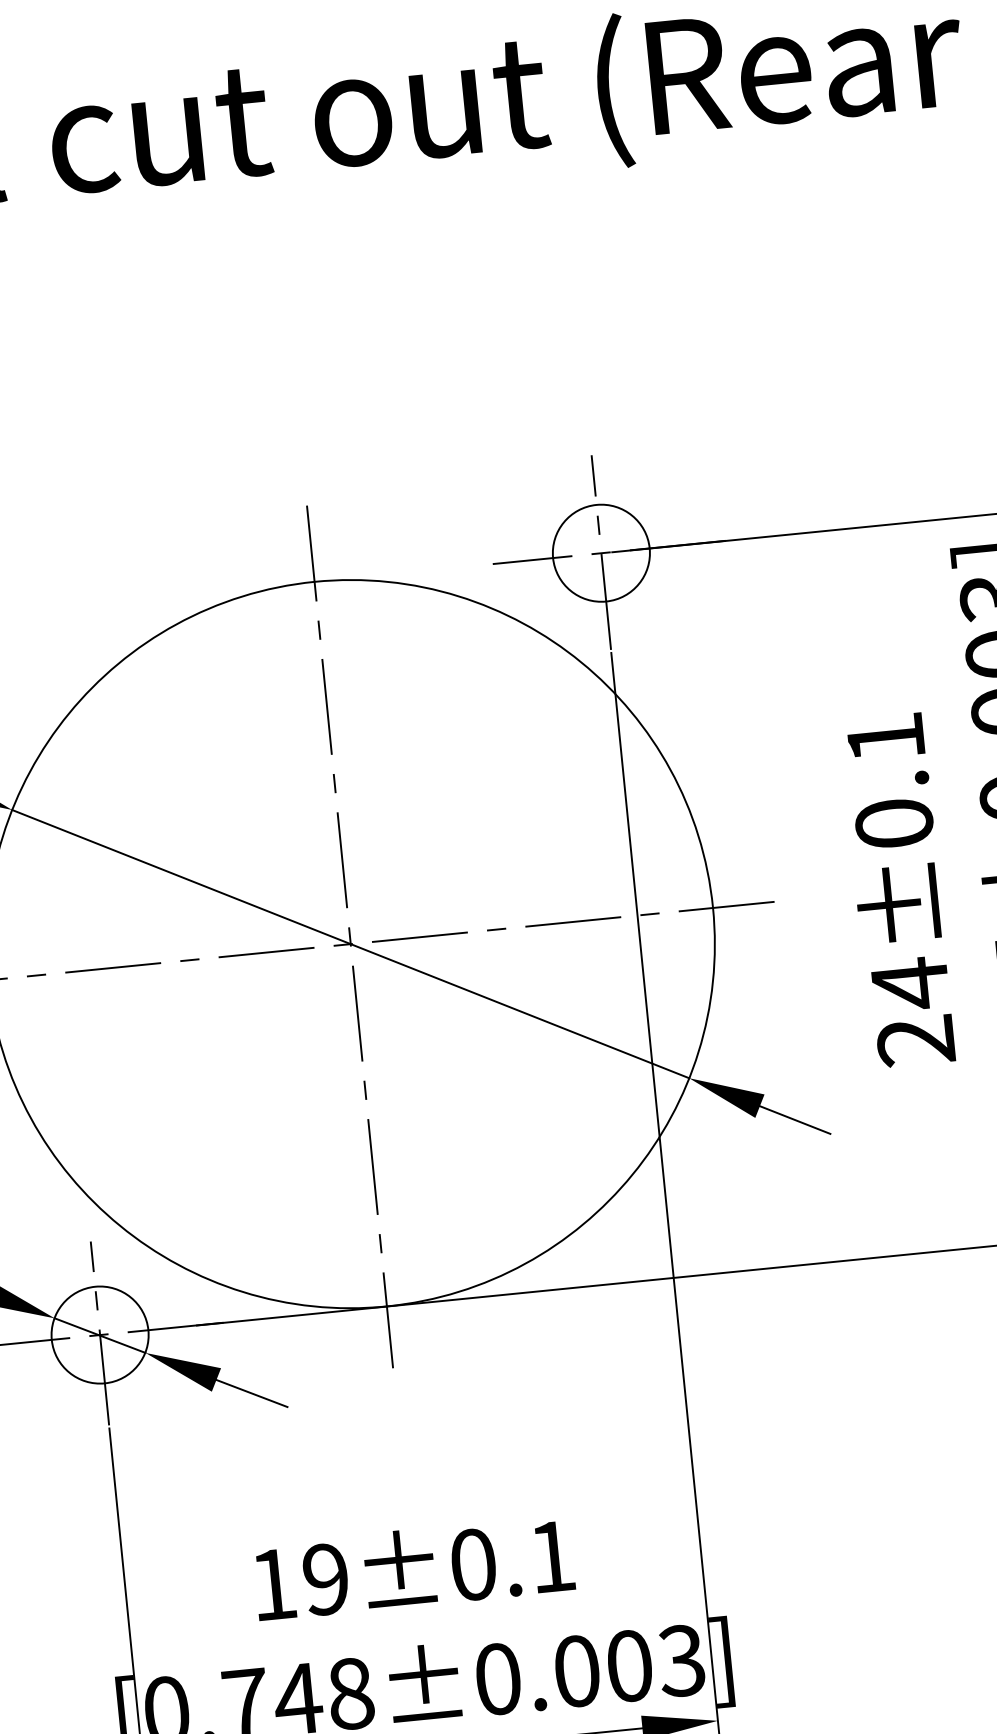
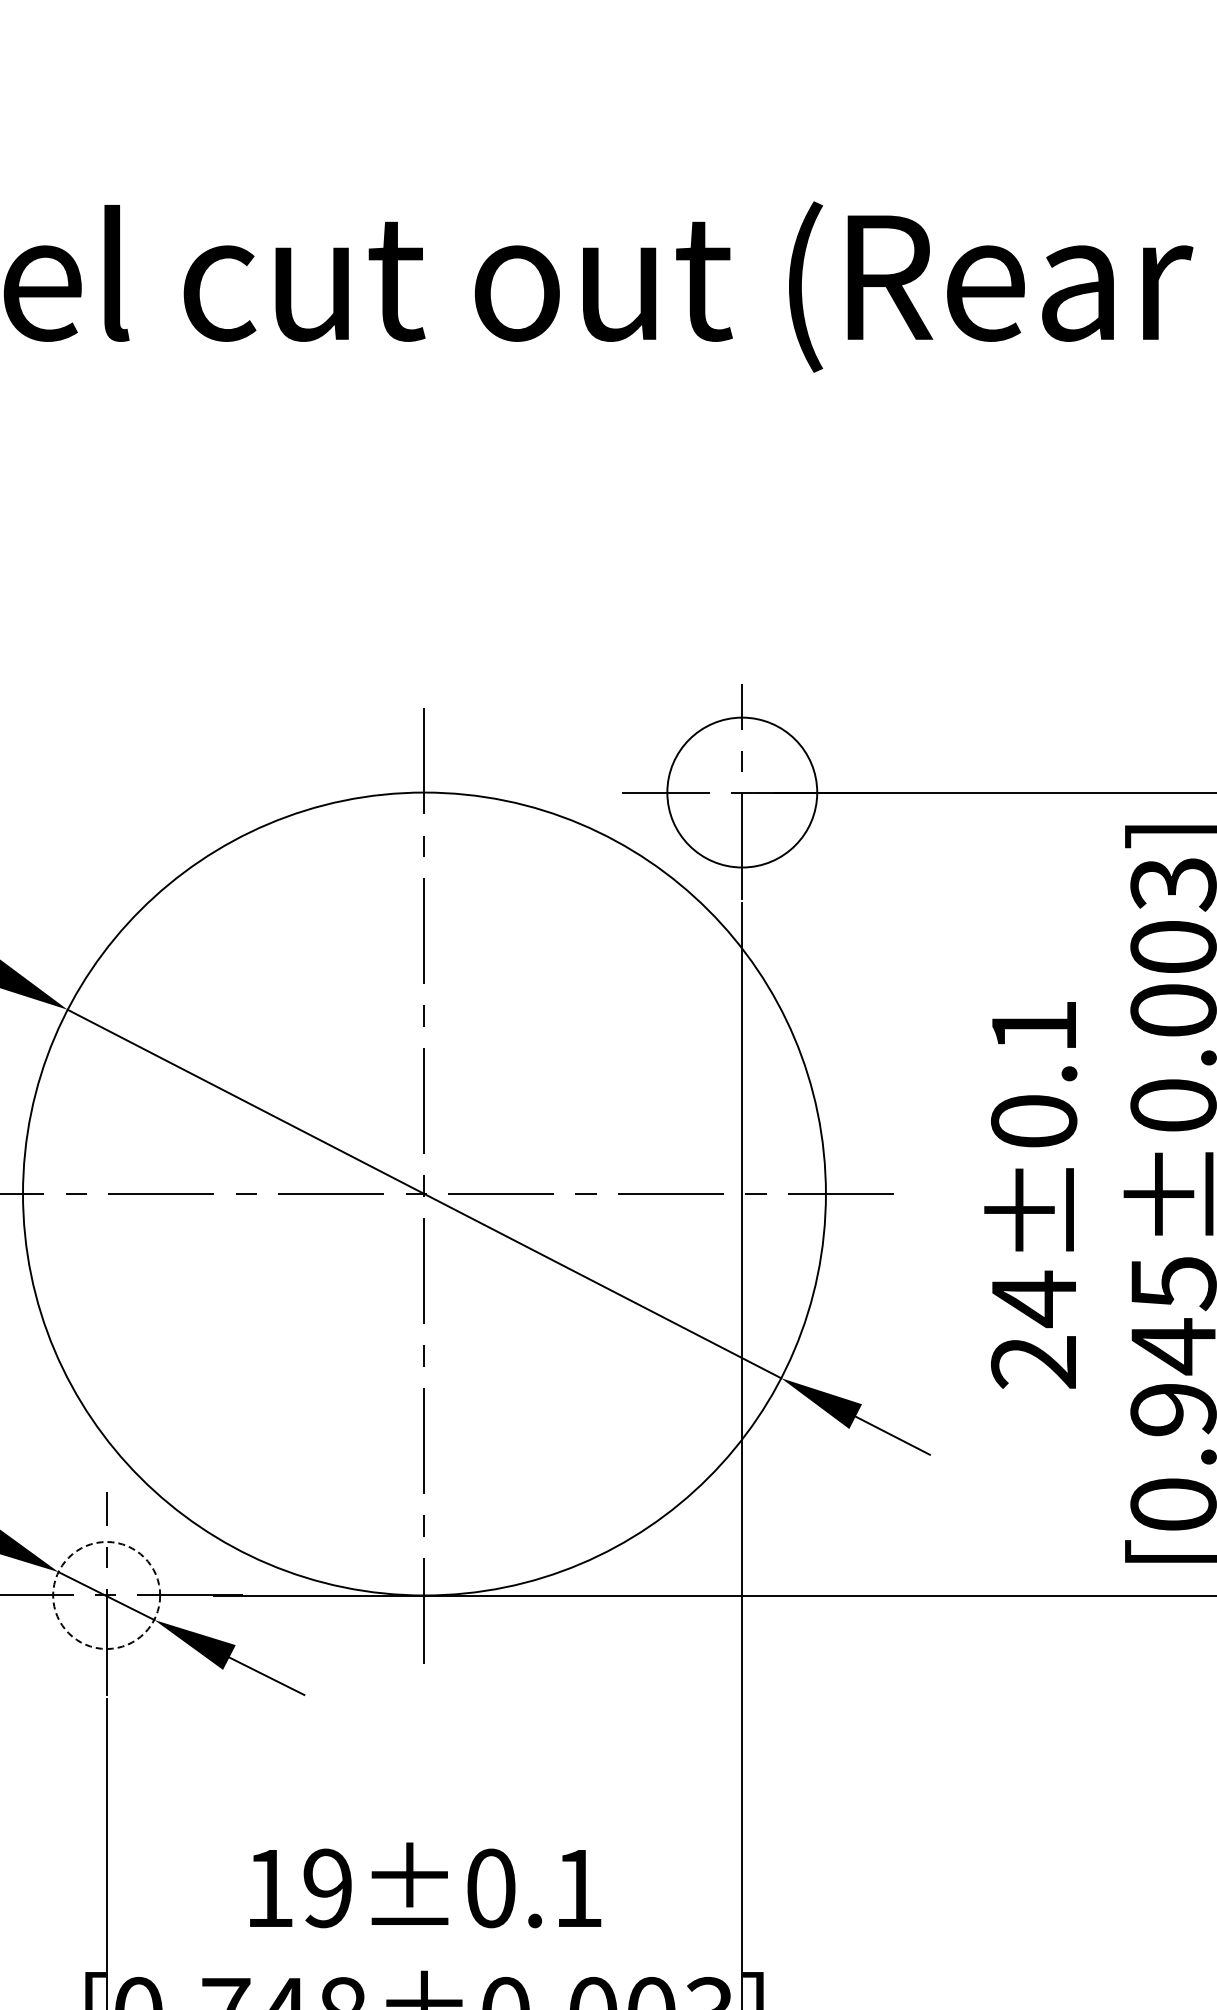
circle: (600, 553) -> (741, 792), size x1.4
circle: (99, 1335) -> (106, 1595), solid -> dashed

